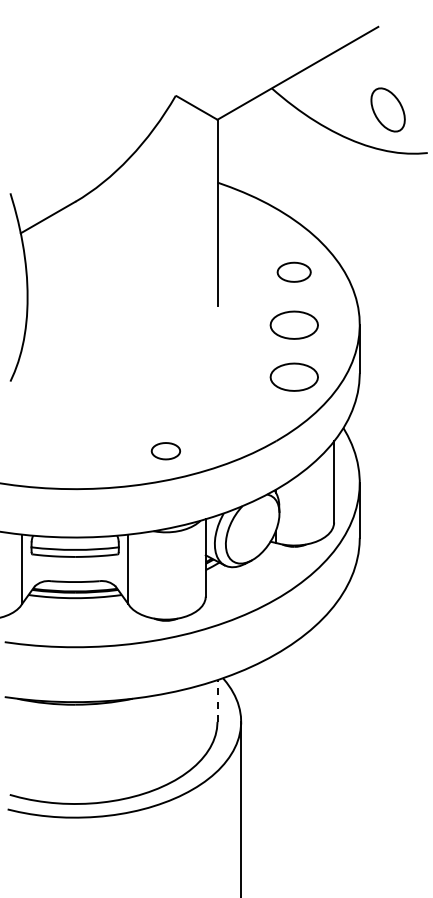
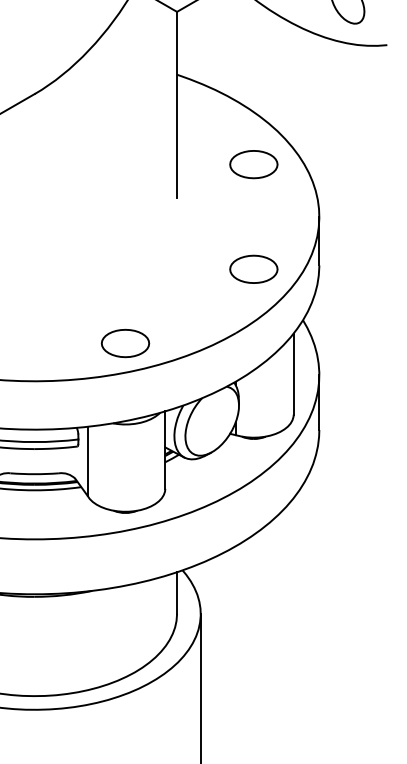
part: (293, 271) -> (253, 163), size x1.43
part: (293, 324) -> (253, 216), removed
part: (165, 450) -> (125, 342), size x1.67
line: (217, 701) -> (177, 593), dashed -> solid

